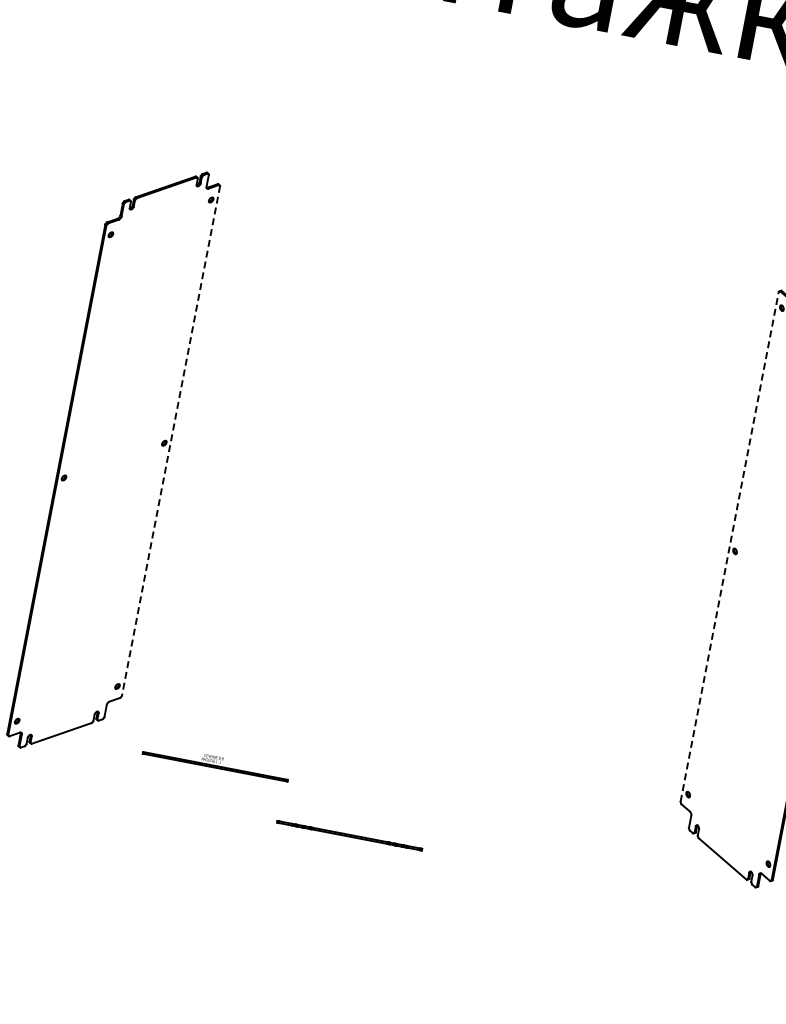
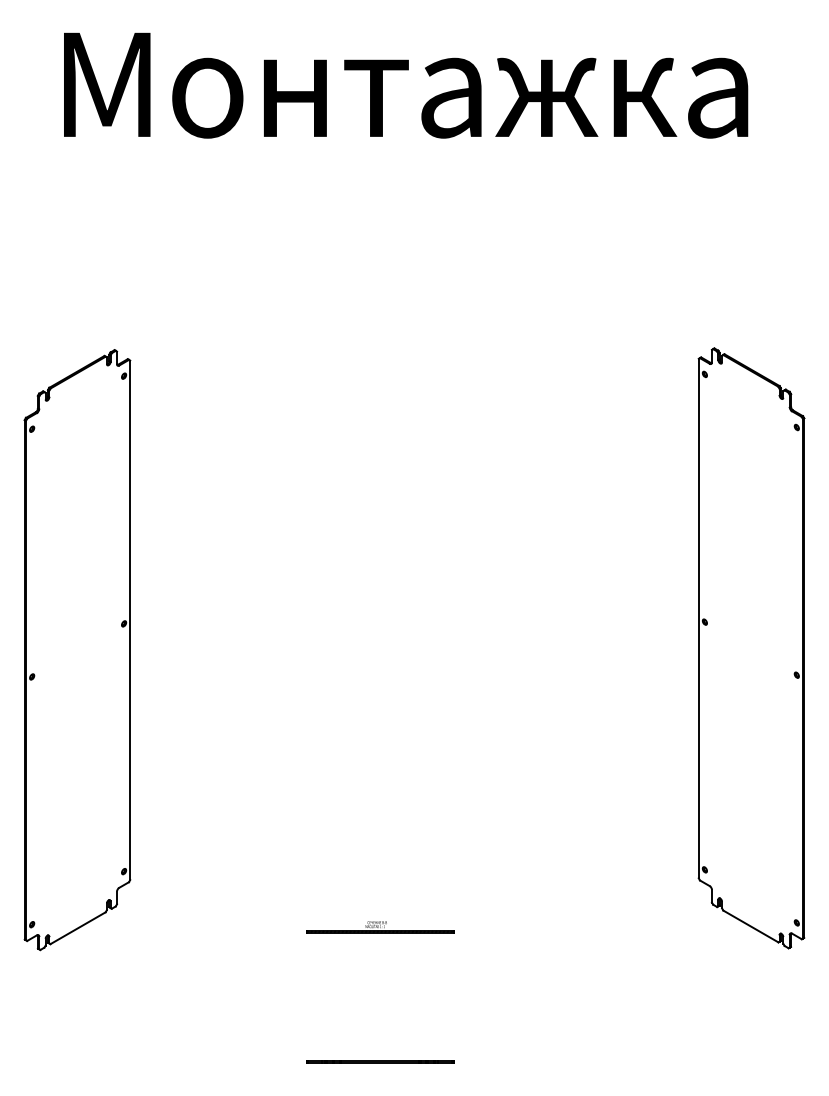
line: (171, 441) -> (130, 620), dashed -> solid
line: (729, 546) -> (698, 618), dashed -> solid
part: (216, 762) -> (380, 927), moved
line: (350, 835) -> (380, 1061), moved

